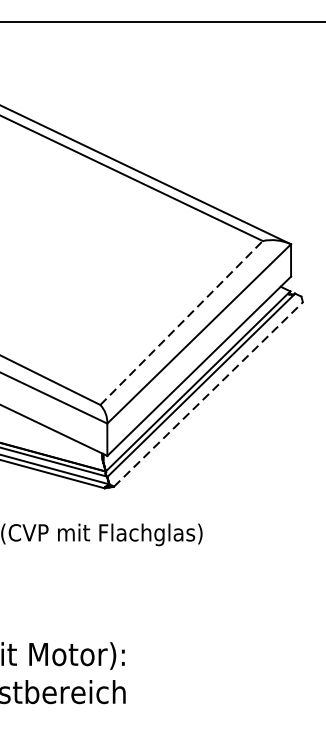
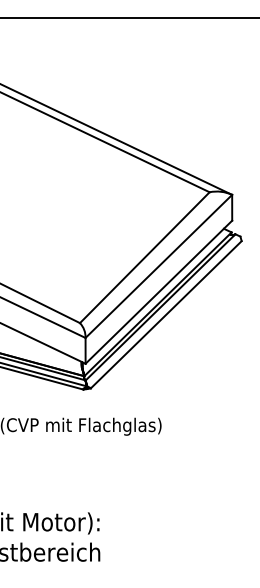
line: (182, 322) -> (145, 257), dashed -> solid
line: (208, 394) -> (166, 314), dashed -> solid

